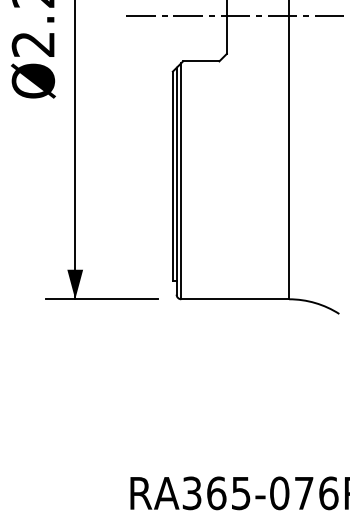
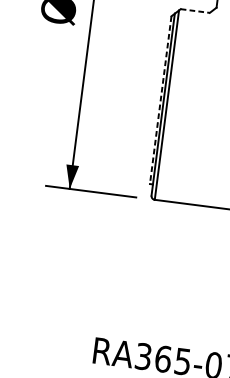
line: (201, 61) -> (195, 11), solid -> dashed
line: (172, 176) -> (160, 100), solid -> dashed

